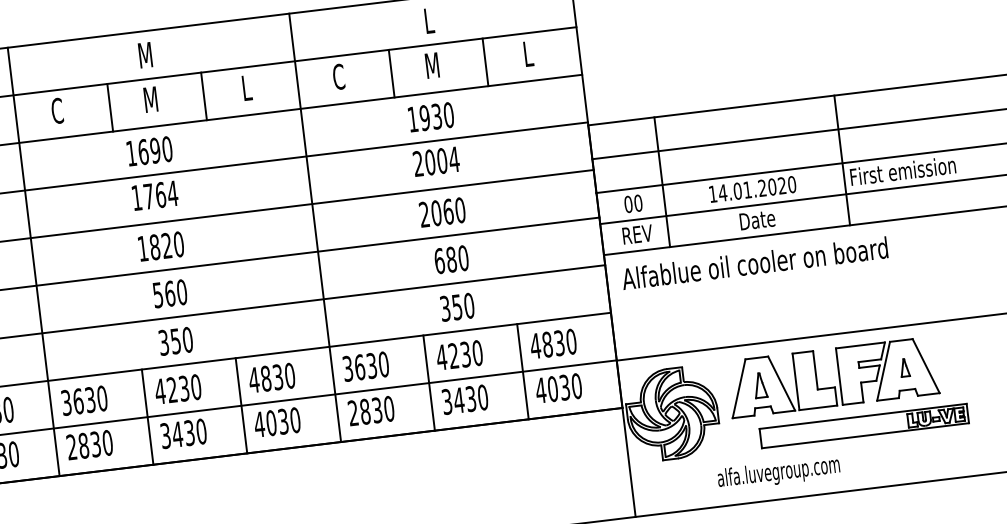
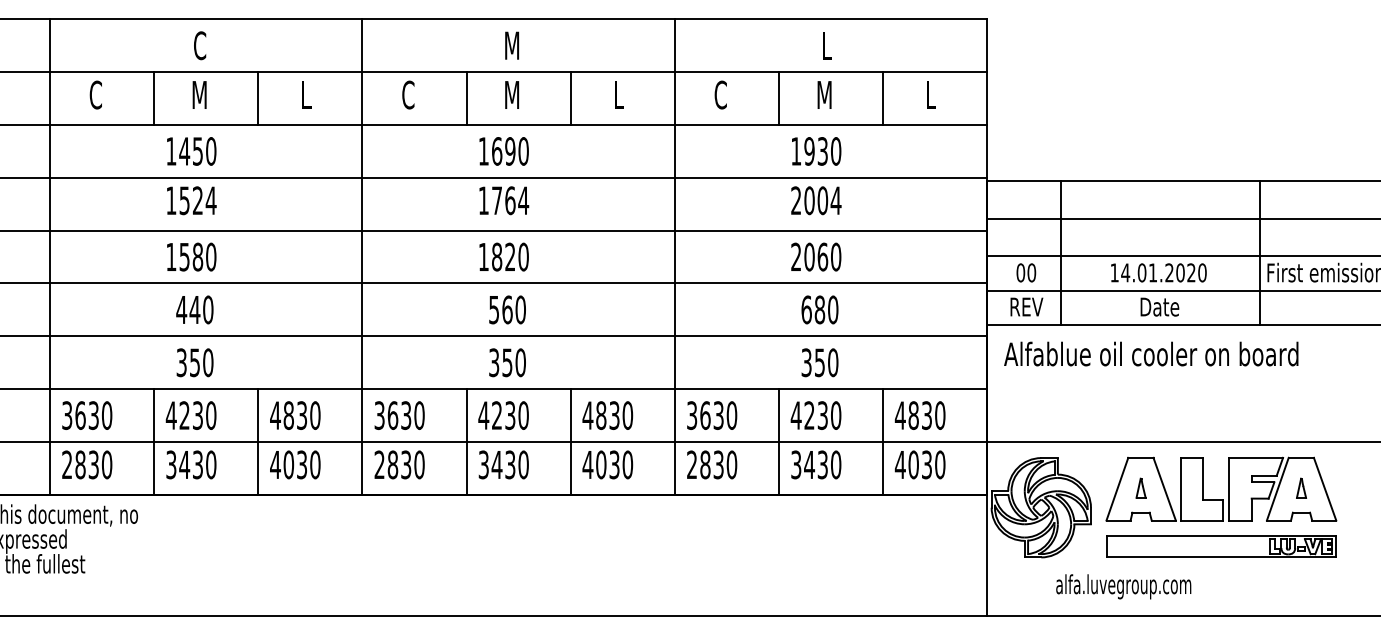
part: (759, 384) -> (1140, 487), size x0.71
part: (864, 425) -> (1221, 546), moved
text: (778, 472) -> (1123, 586), moved

